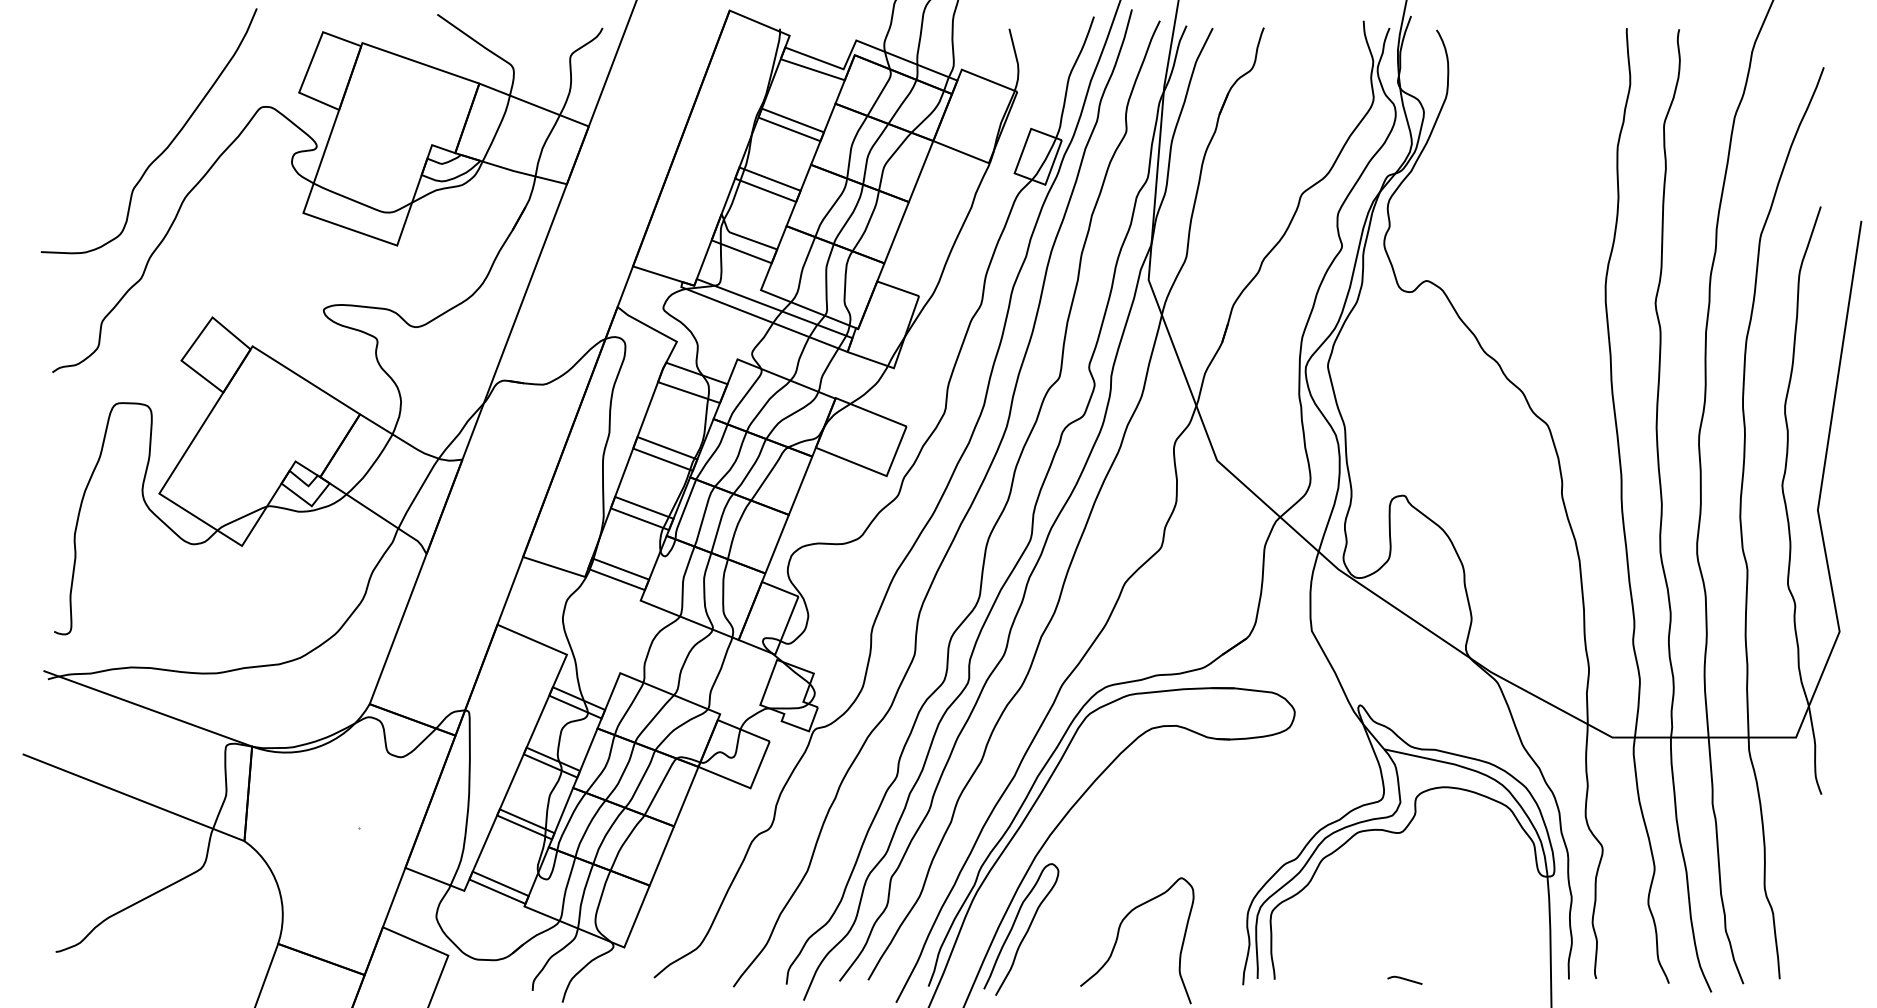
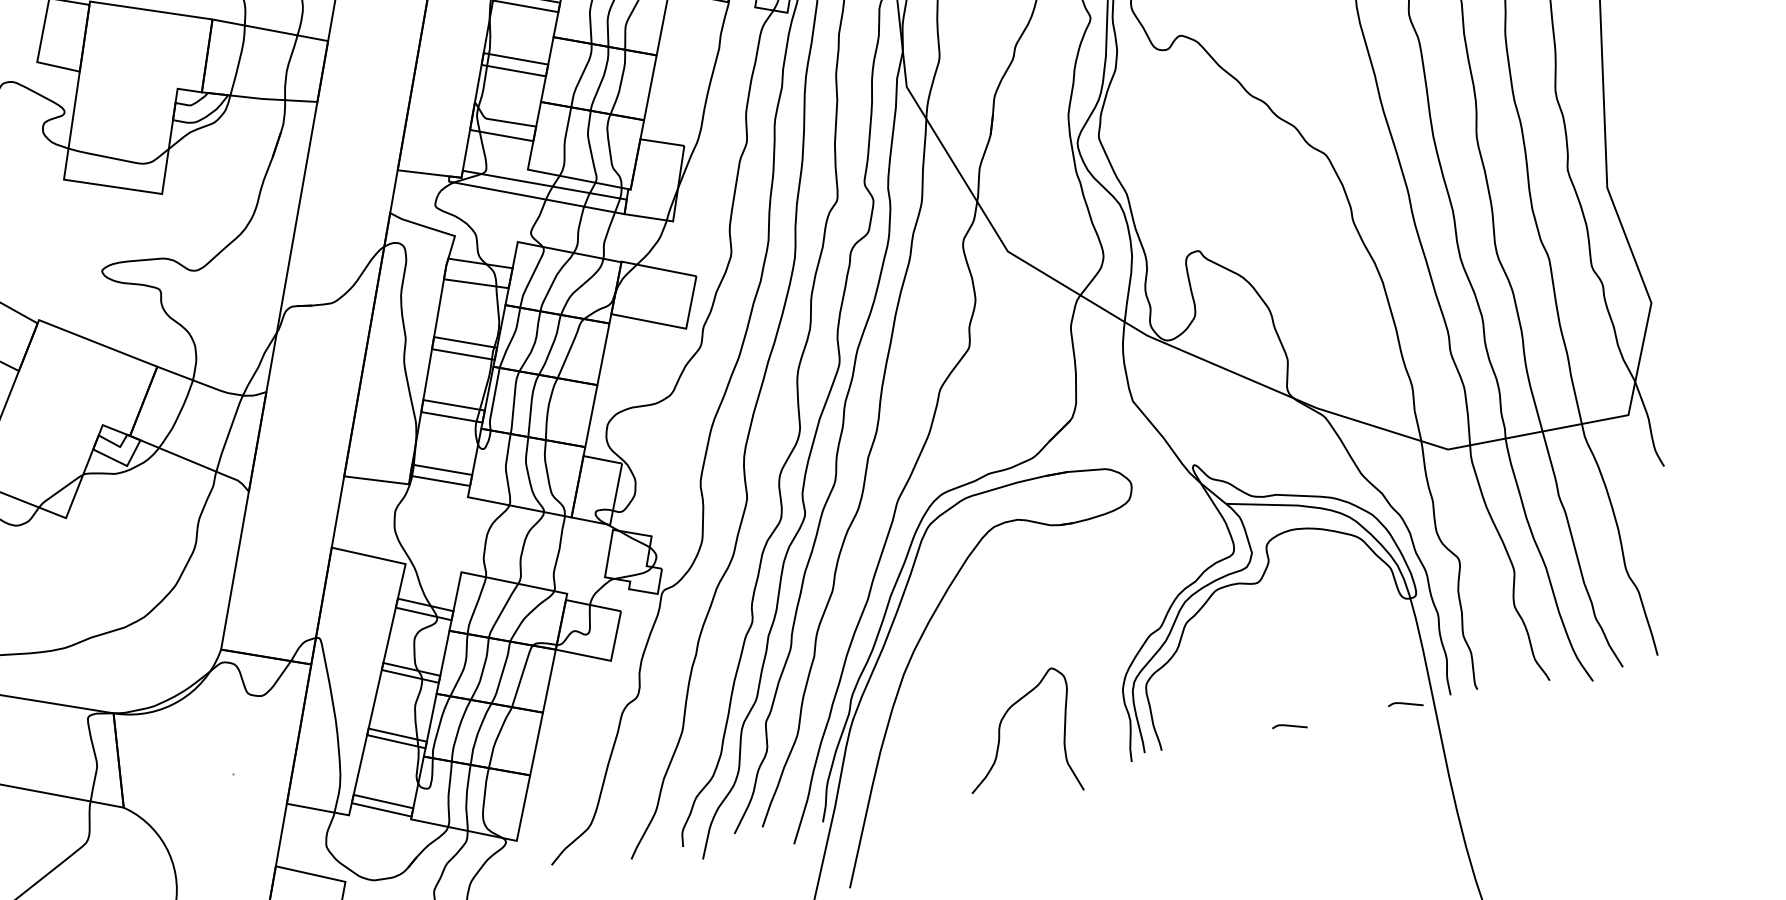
curve: (1025, 932) -> (908, 751), removed
line: (1522, 979) -> (1405, 704), added

